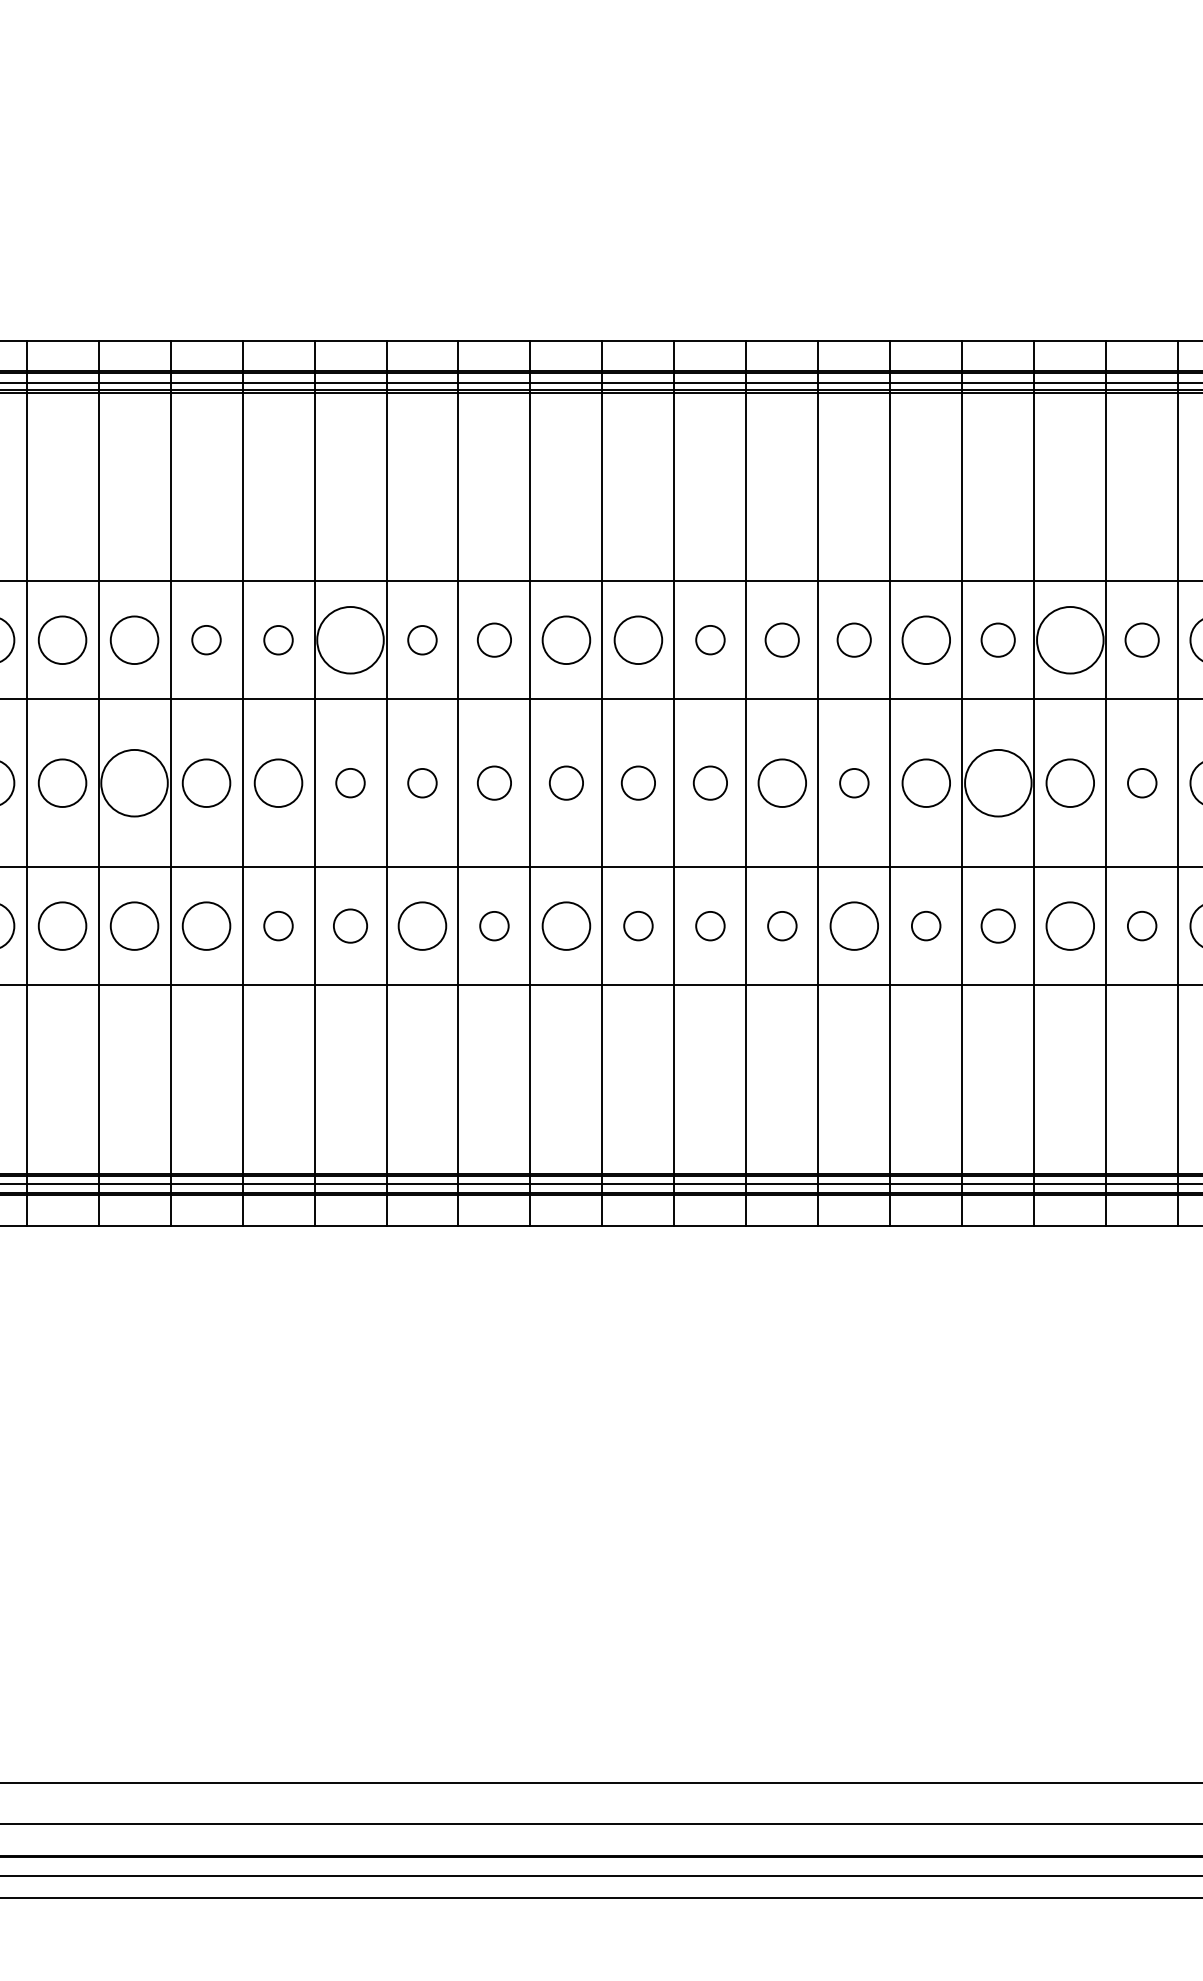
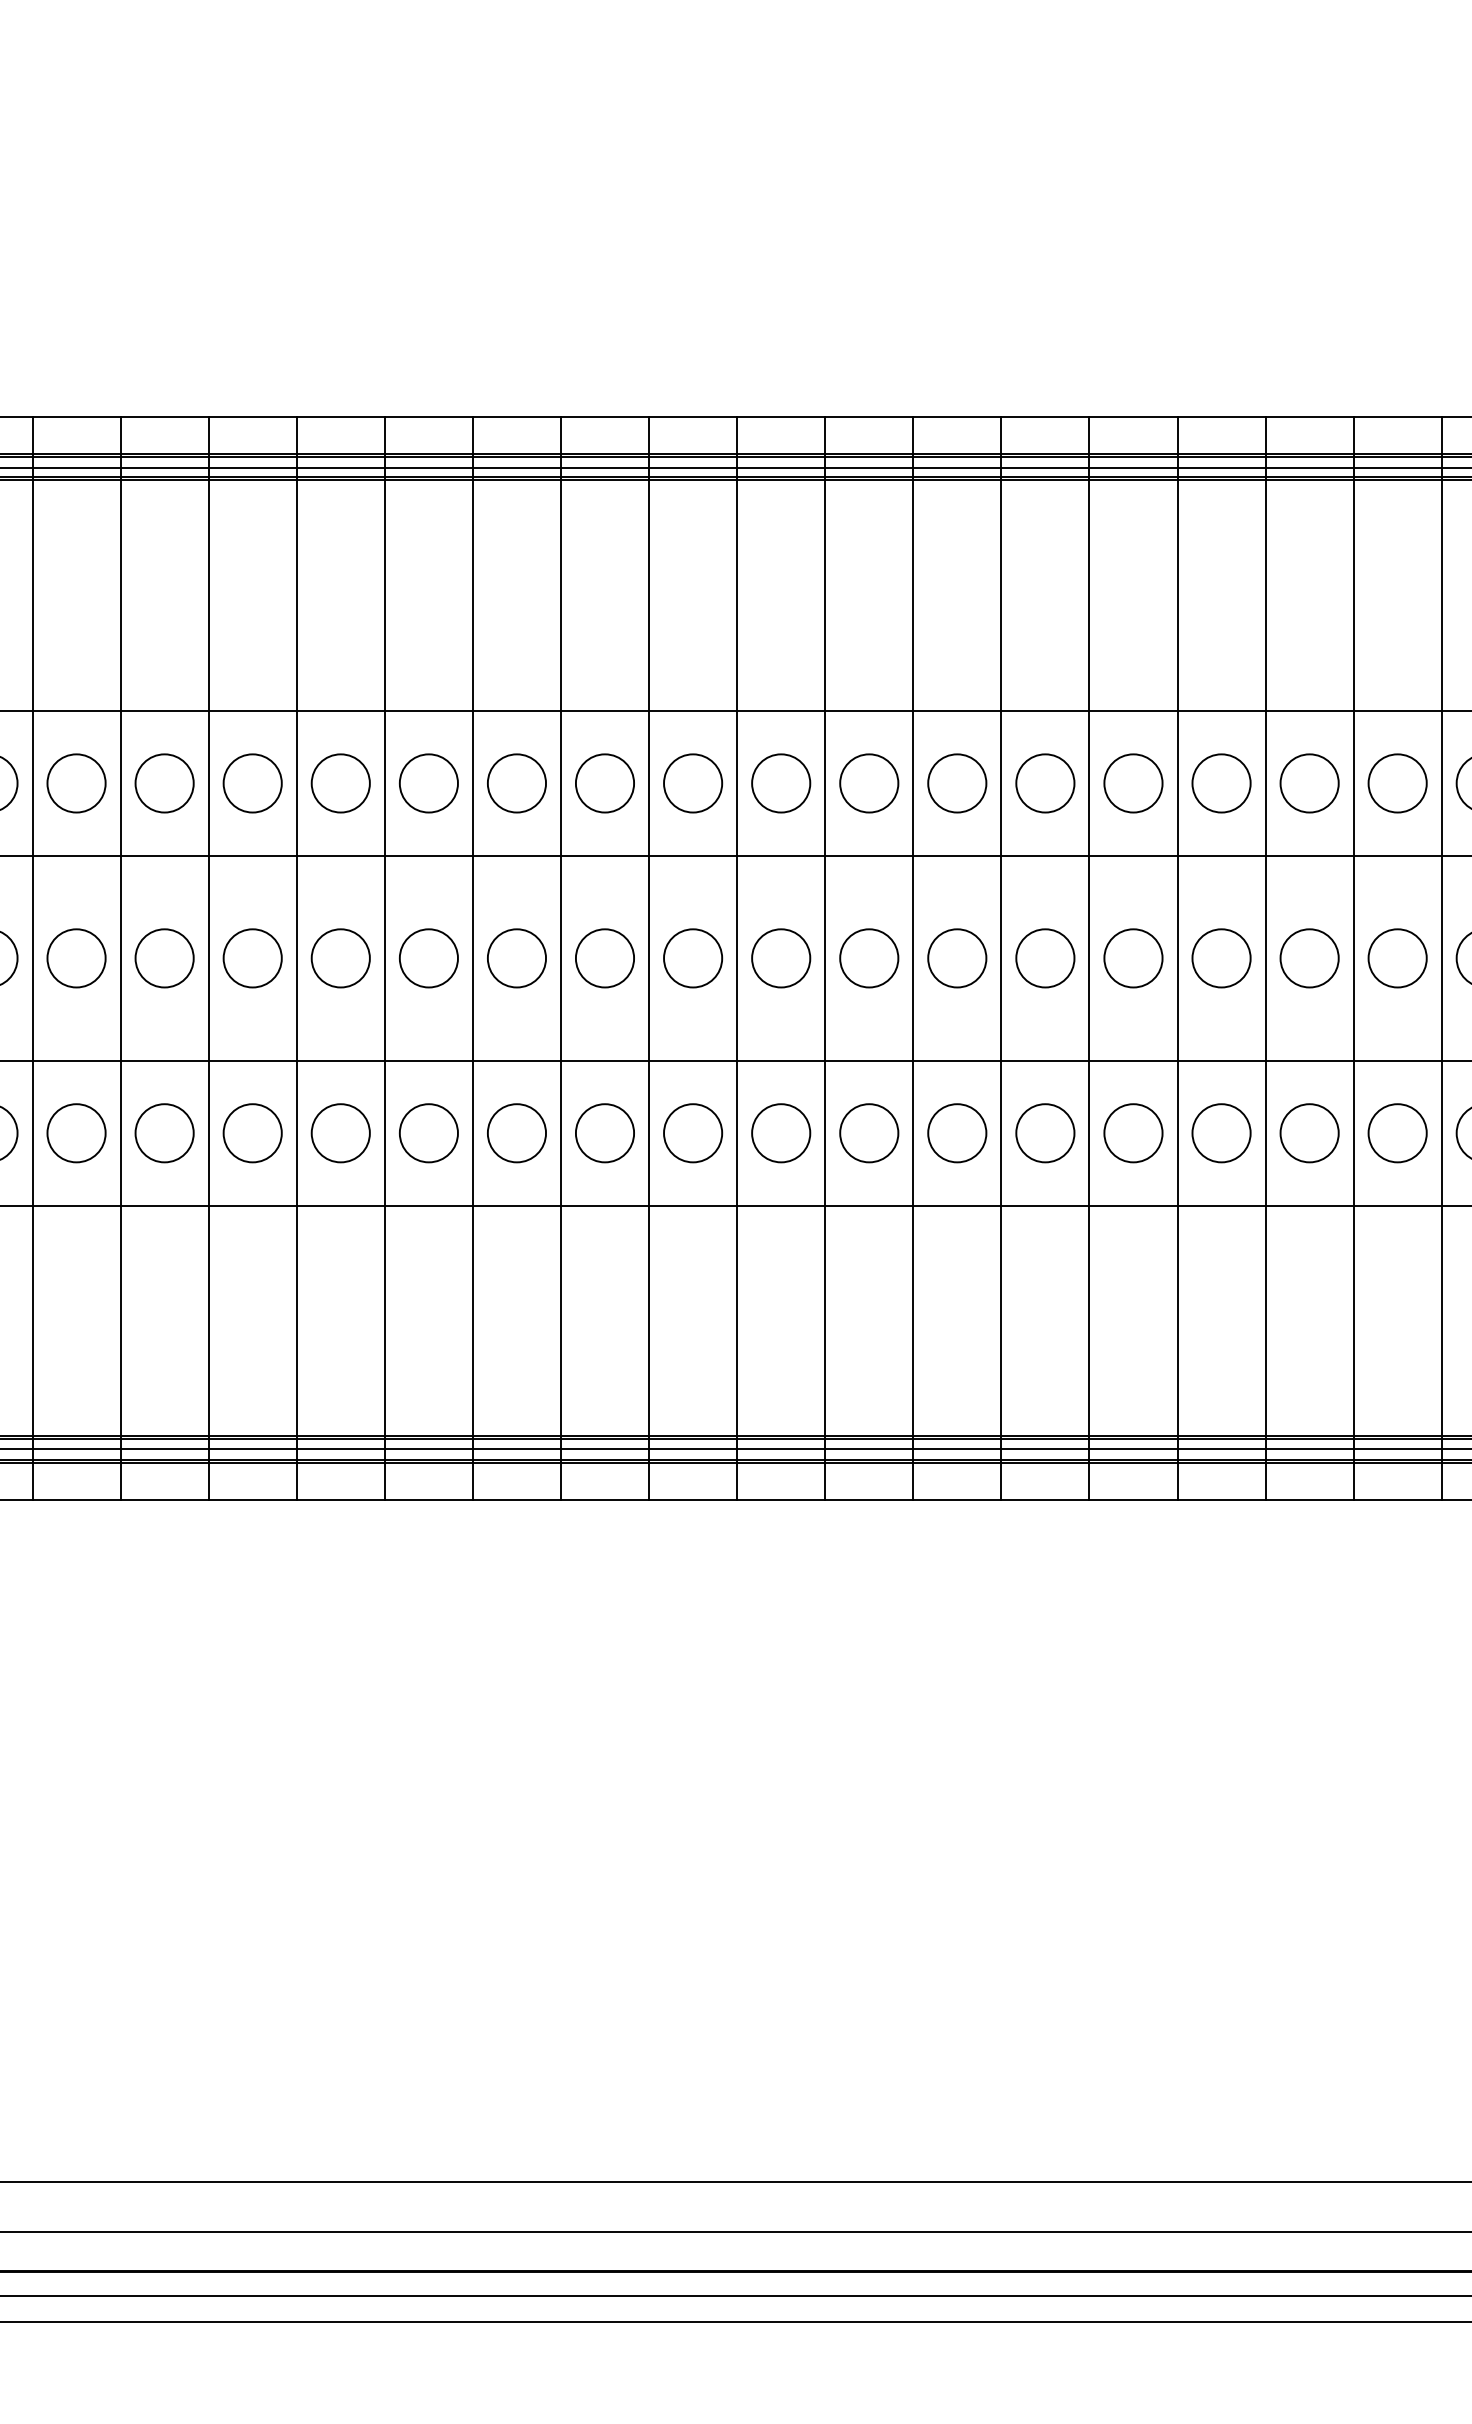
circle: (206, 639) -> (252, 782), size x1.67
circle: (494, 639) -> (605, 782), size x1.43
circle: (710, 639) -> (869, 782), size x1.67
circle: (781, 639) -> (956, 782), size x1.43
circle: (853, 639) -> (1044, 782), size x1.43
circle: (997, 639) -> (1220, 782), size x1.43
circle: (1141, 639) -> (1396, 782), size x1.43
circle: (278, 640) -> (340, 783), size x1.67
circle: (350, 640) -> (428, 783), size x0.71
circle: (422, 640) -> (516, 783), size x1.67
circle: (1070, 640) -> (1309, 783), size x0.71
circle: (350, 782) -> (428, 957), size x1.67
circle: (494, 782) -> (605, 957), size x1.43
circle: (566, 782) -> (693, 957), size x1.43
circle: (638, 782) -> (781, 957), size x1.43
circle: (710, 782) -> (869, 957), size x1.43
circle: (134, 783) -> (164, 958), size x0.71
circle: (422, 783) -> (516, 958), size x1.67
circle: (854, 783) -> (1045, 958), size x1.67
circle: (998, 783) -> (1221, 958), size x0.71
circle: (1142, 783) -> (1397, 958), size x1.67
circle: (278, 925) -> (340, 1132), size x1.67
circle: (350, 925) -> (428, 1132), size x1.43
circle: (494, 925) -> (605, 1132), size x1.67
circle: (638, 925) -> (781, 1132), size x1.67
circle: (710, 925) -> (869, 1132), size x1.67
circle: (782, 925) -> (957, 1132), size x1.67
circle: (925, 925) -> (1132, 1132), size x1.67
circle: (997, 925) -> (1220, 1132), size x1.43
circle: (1141, 925) -> (1396, 1132), size x1.67

